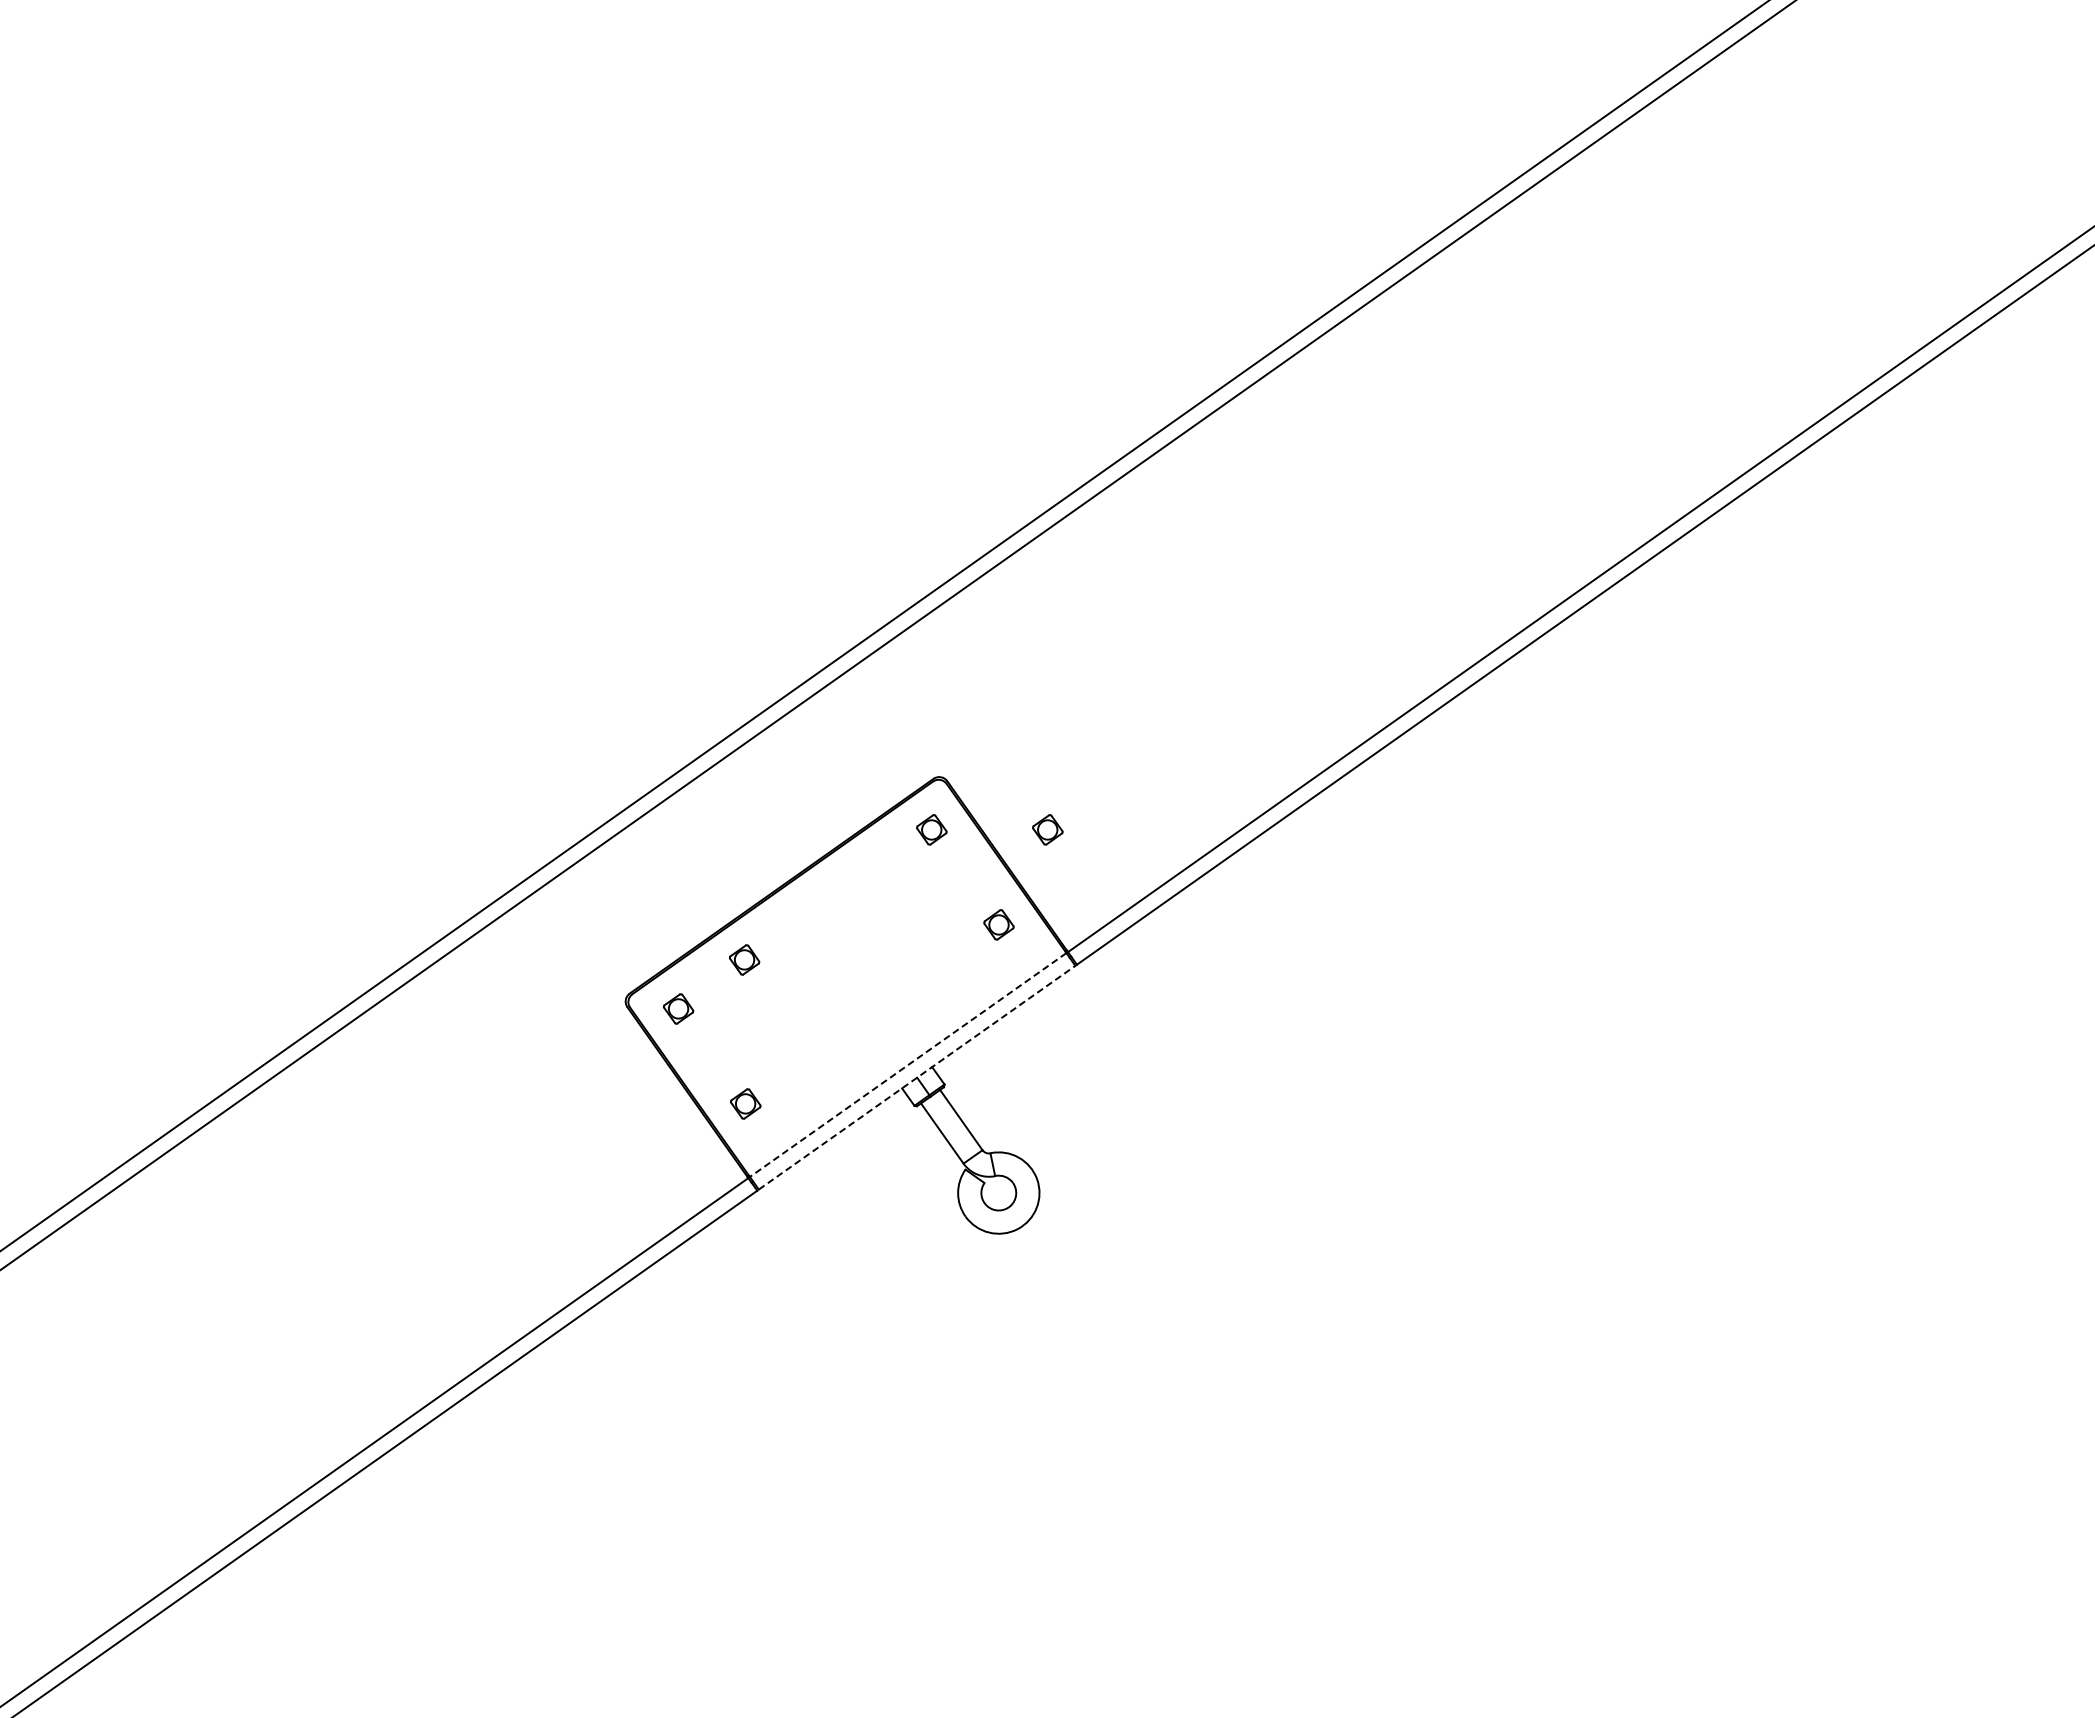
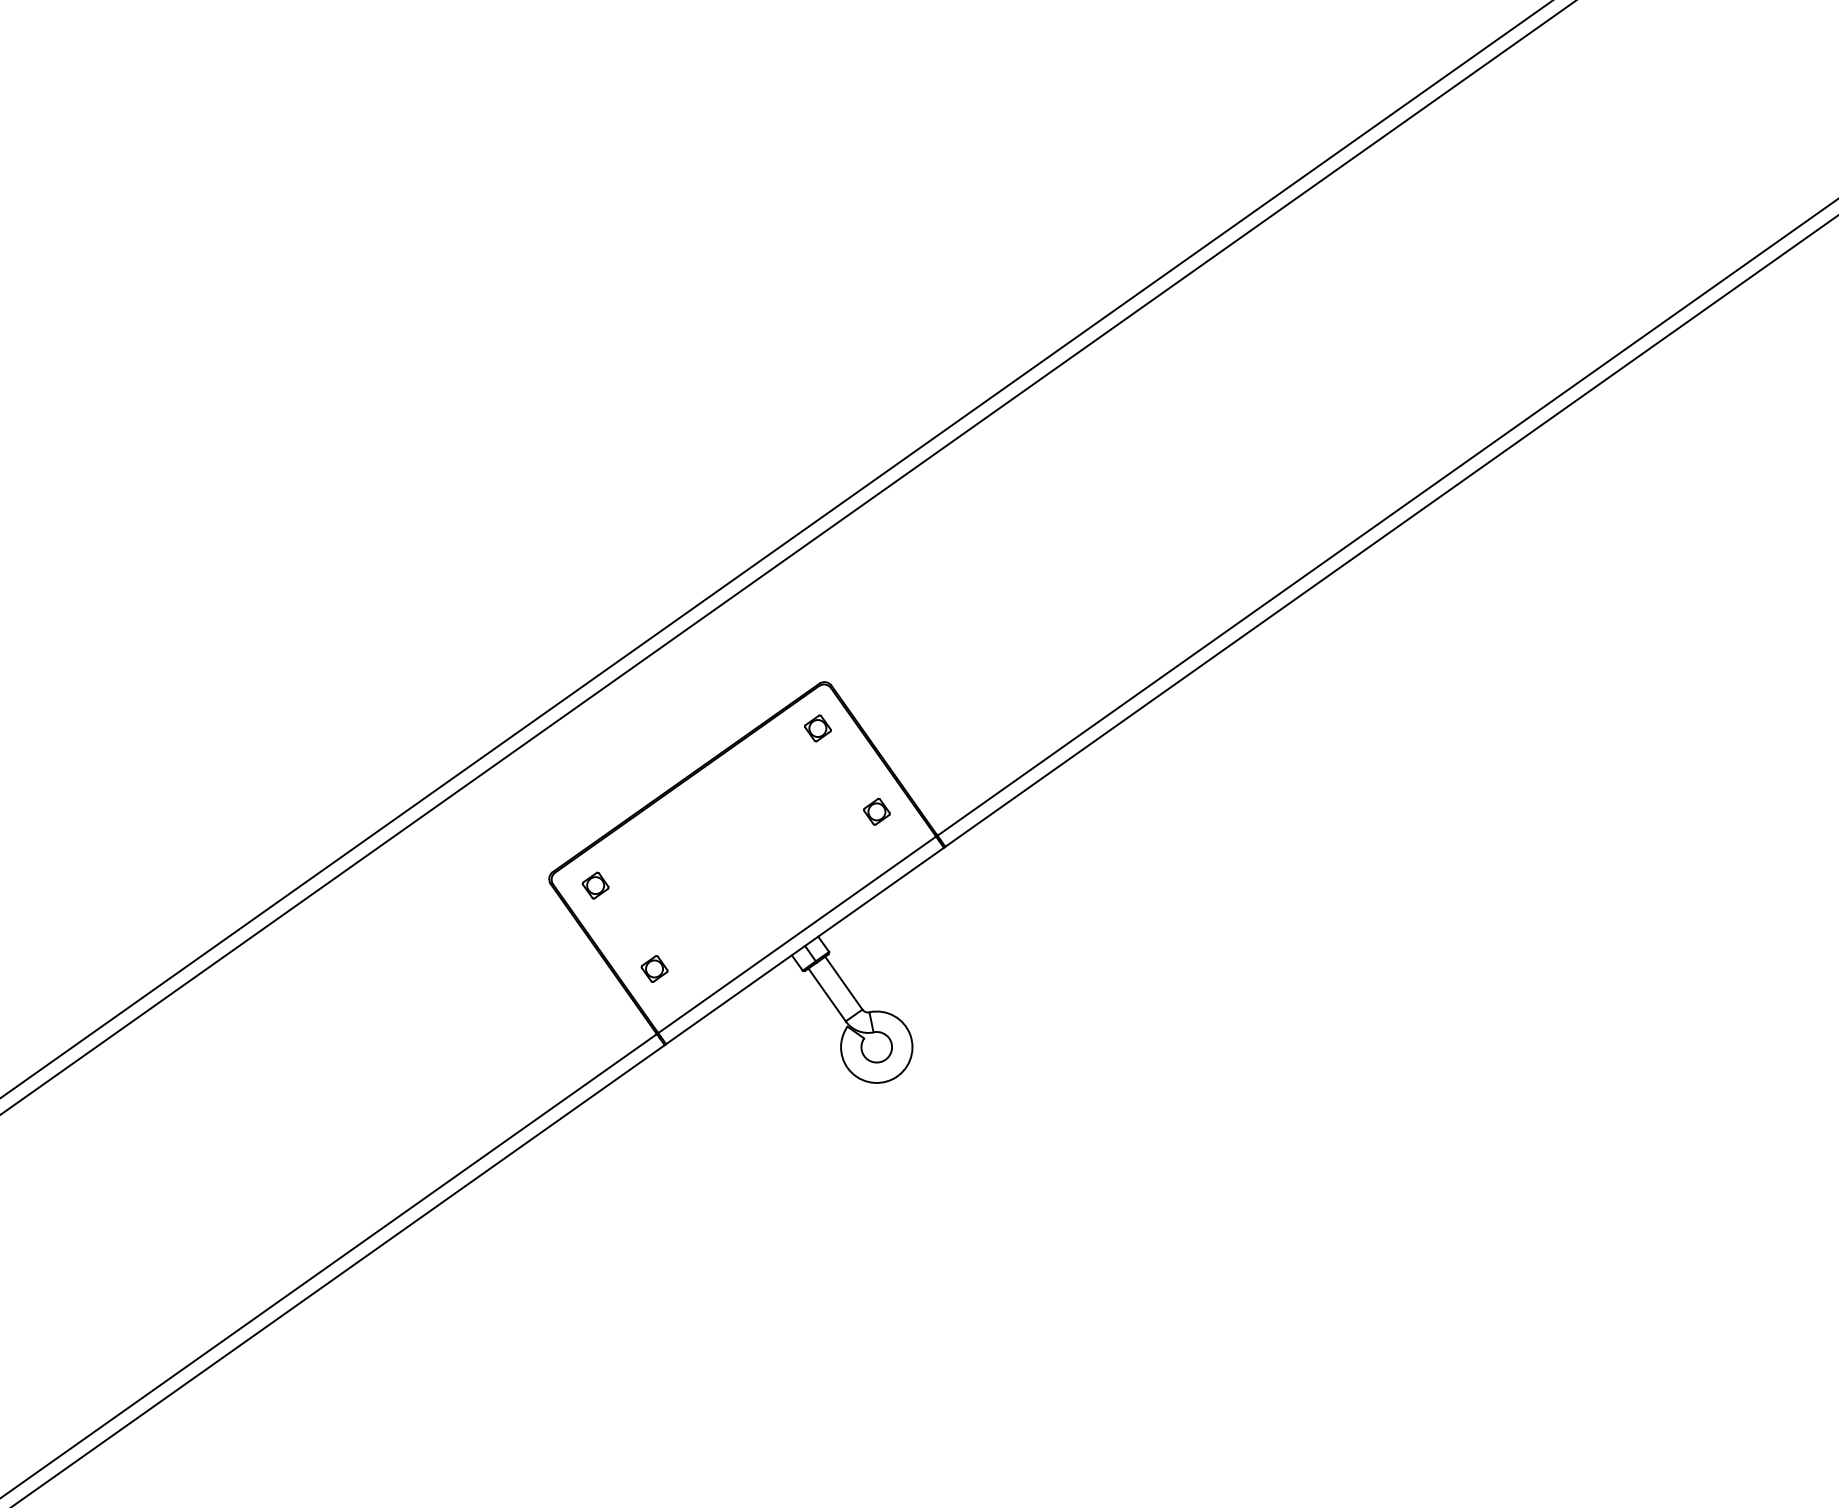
part: (1047, 829) -> (919, 728), removed
part: (744, 959) -> (653, 842), removed
line: (908, 1065) -> (797, 935), dashed -> solid
line: (917, 1077) -> (805, 945), dashed -> solid

